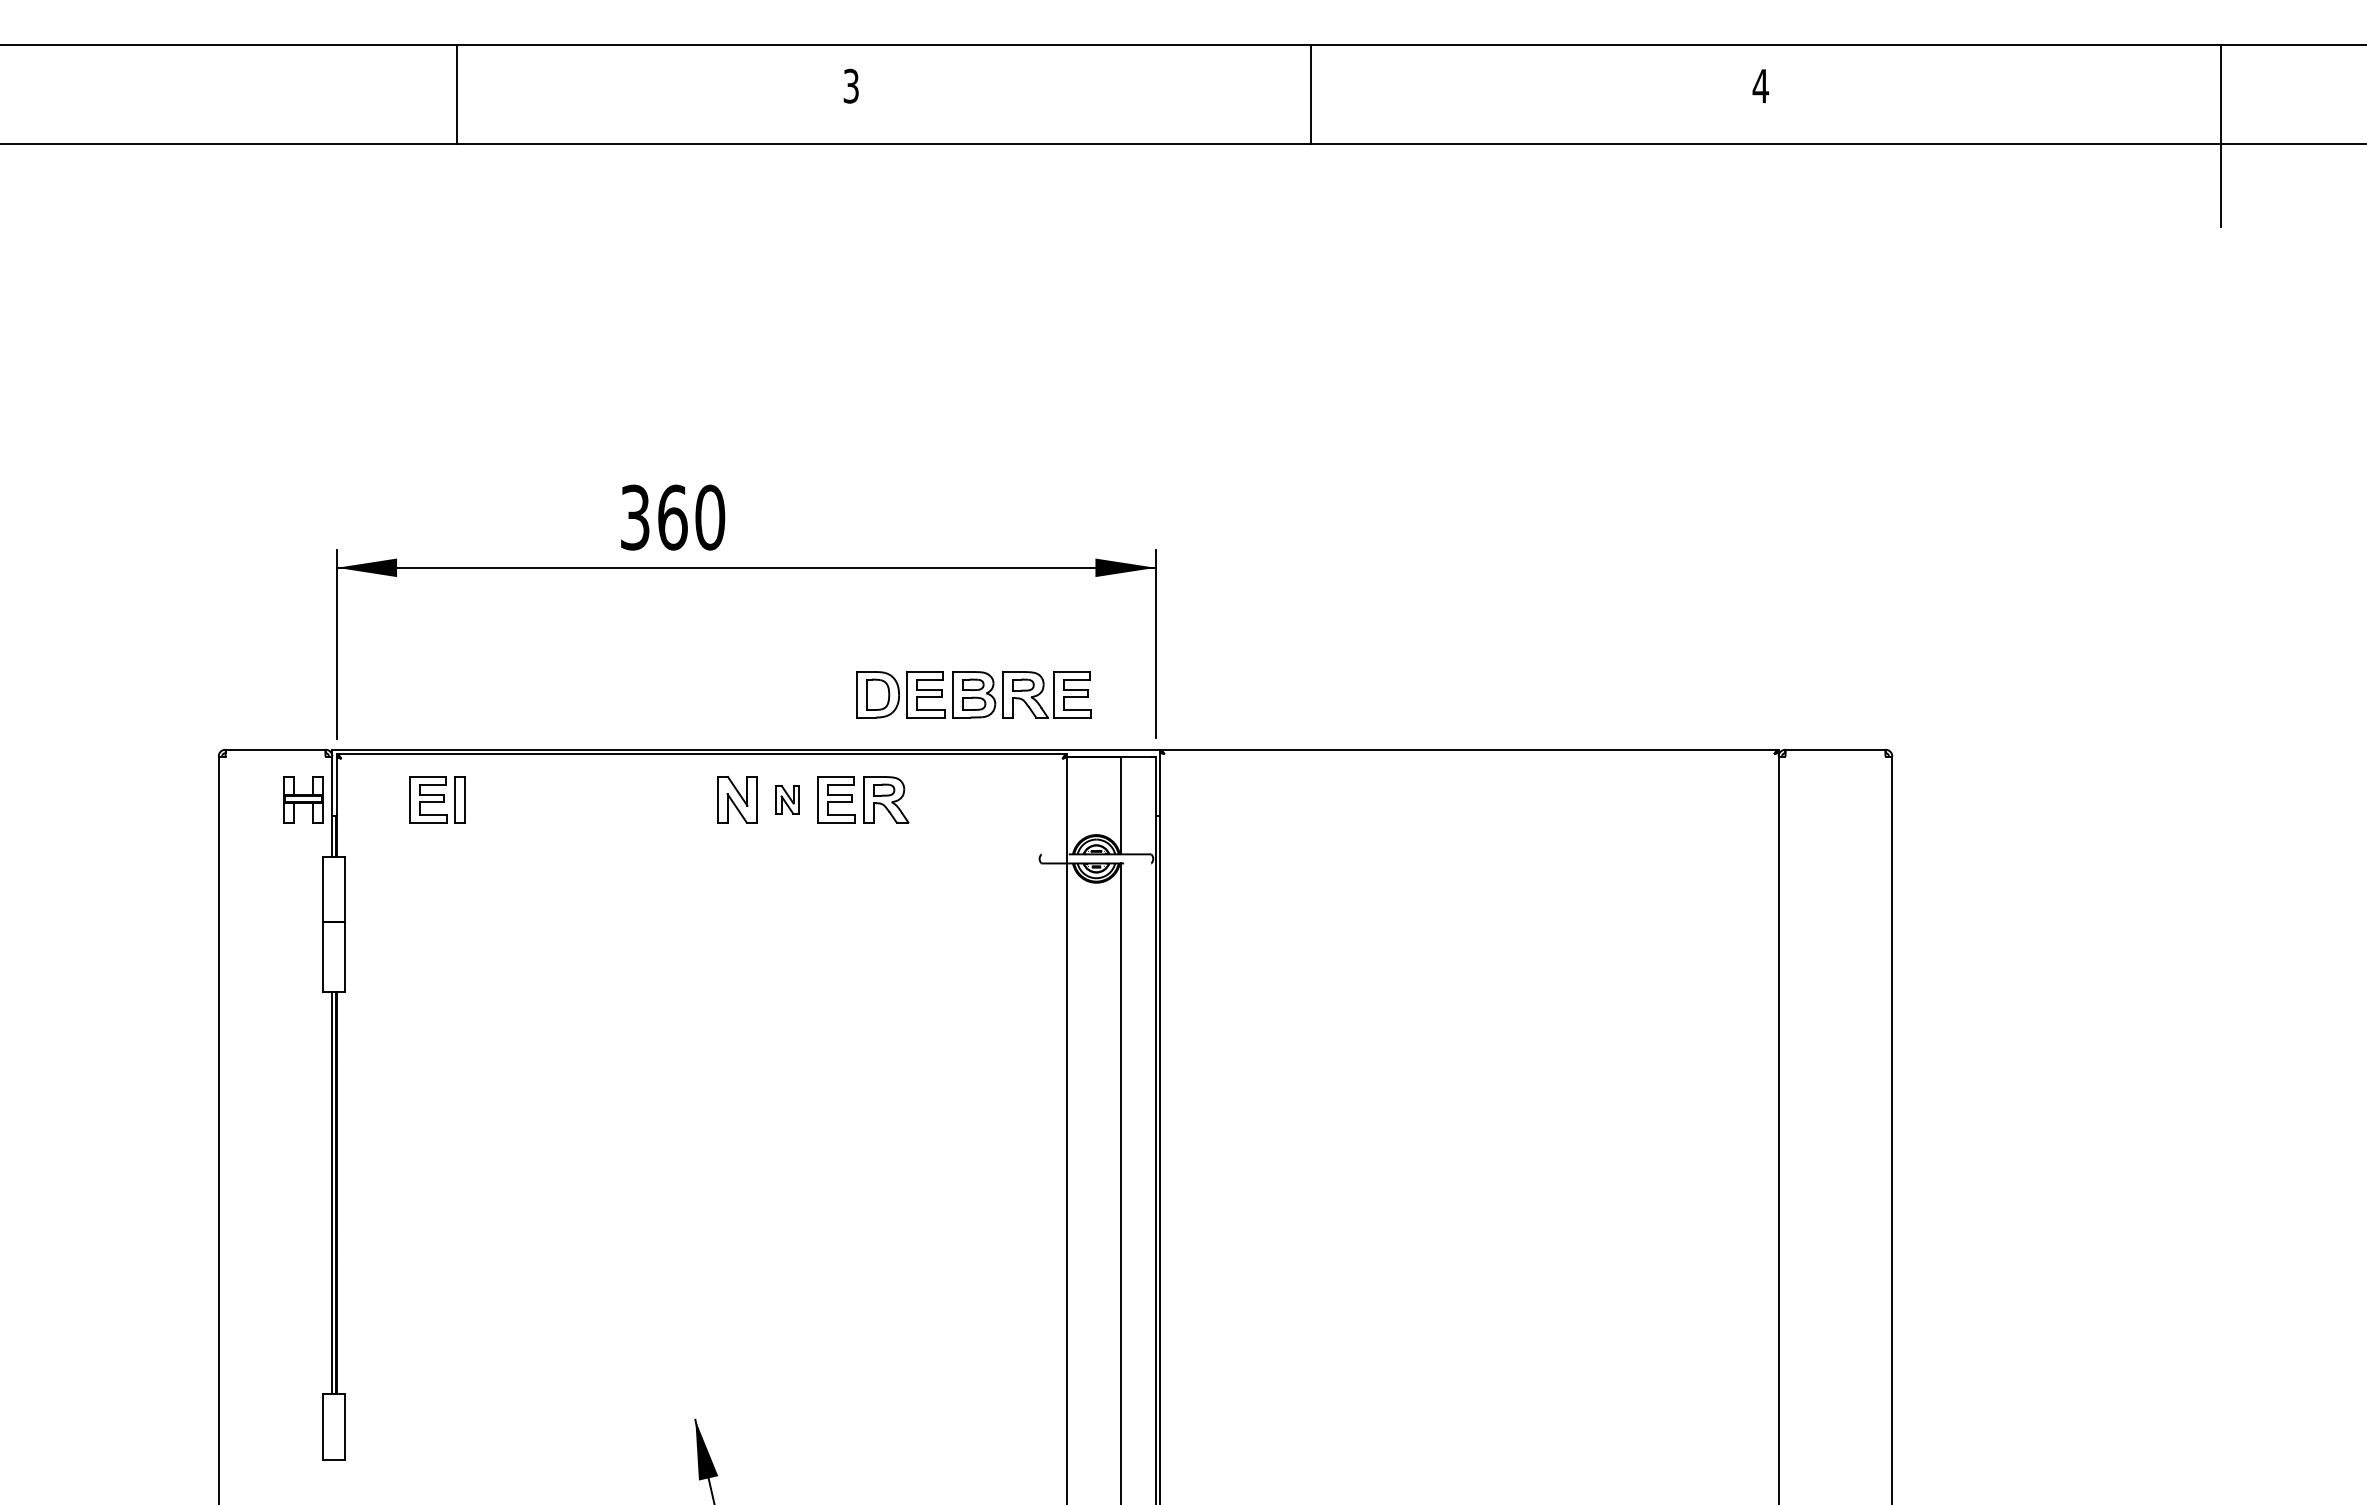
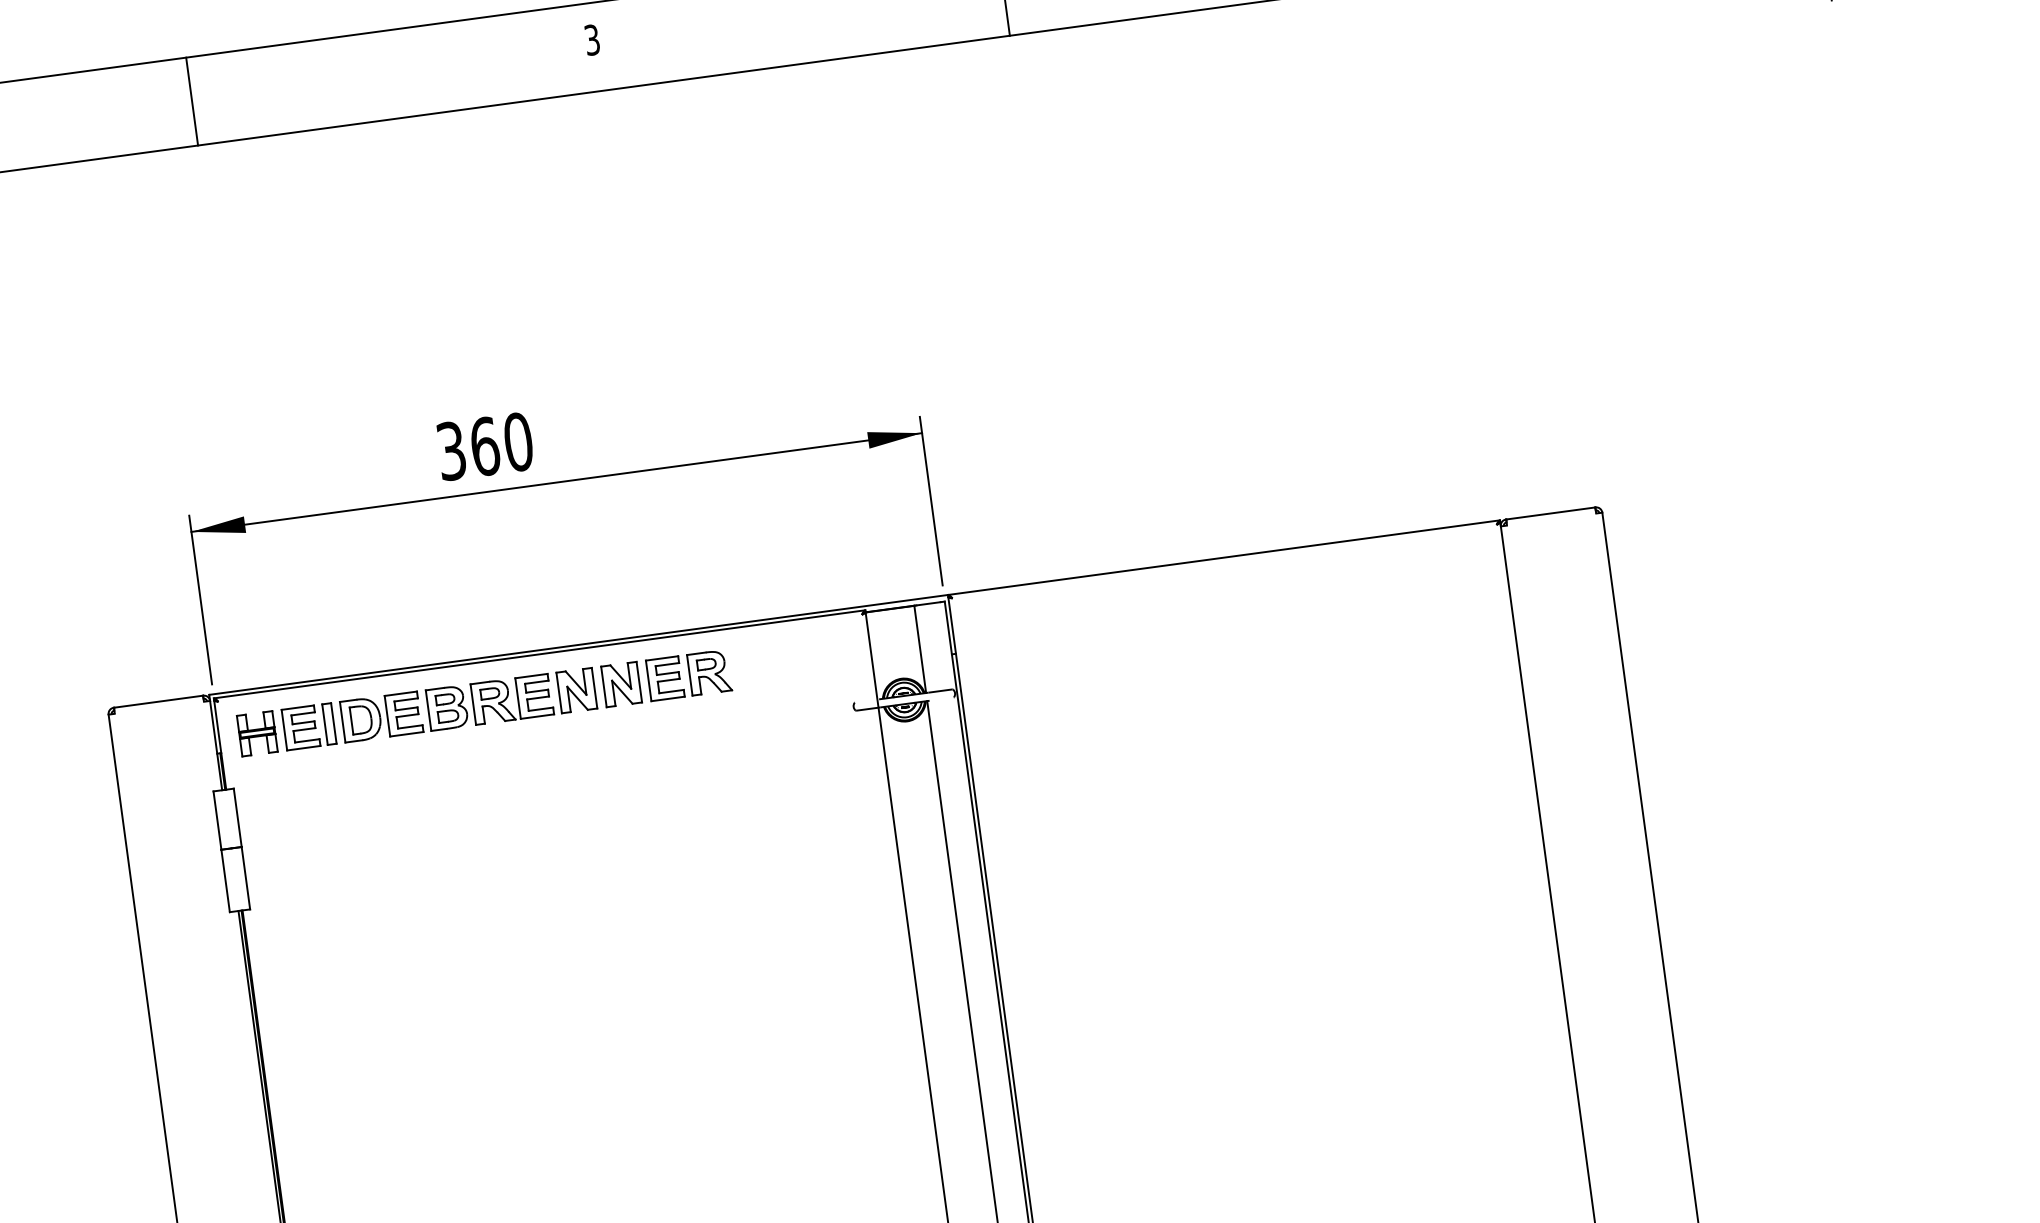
line: (456, 94) -> (191, 101), moved
part: (973, 694) -> (446, 707), moved
part: (303, 799) -> (257, 733), moved
part: (787, 799) -> (621, 684), size x1.67

